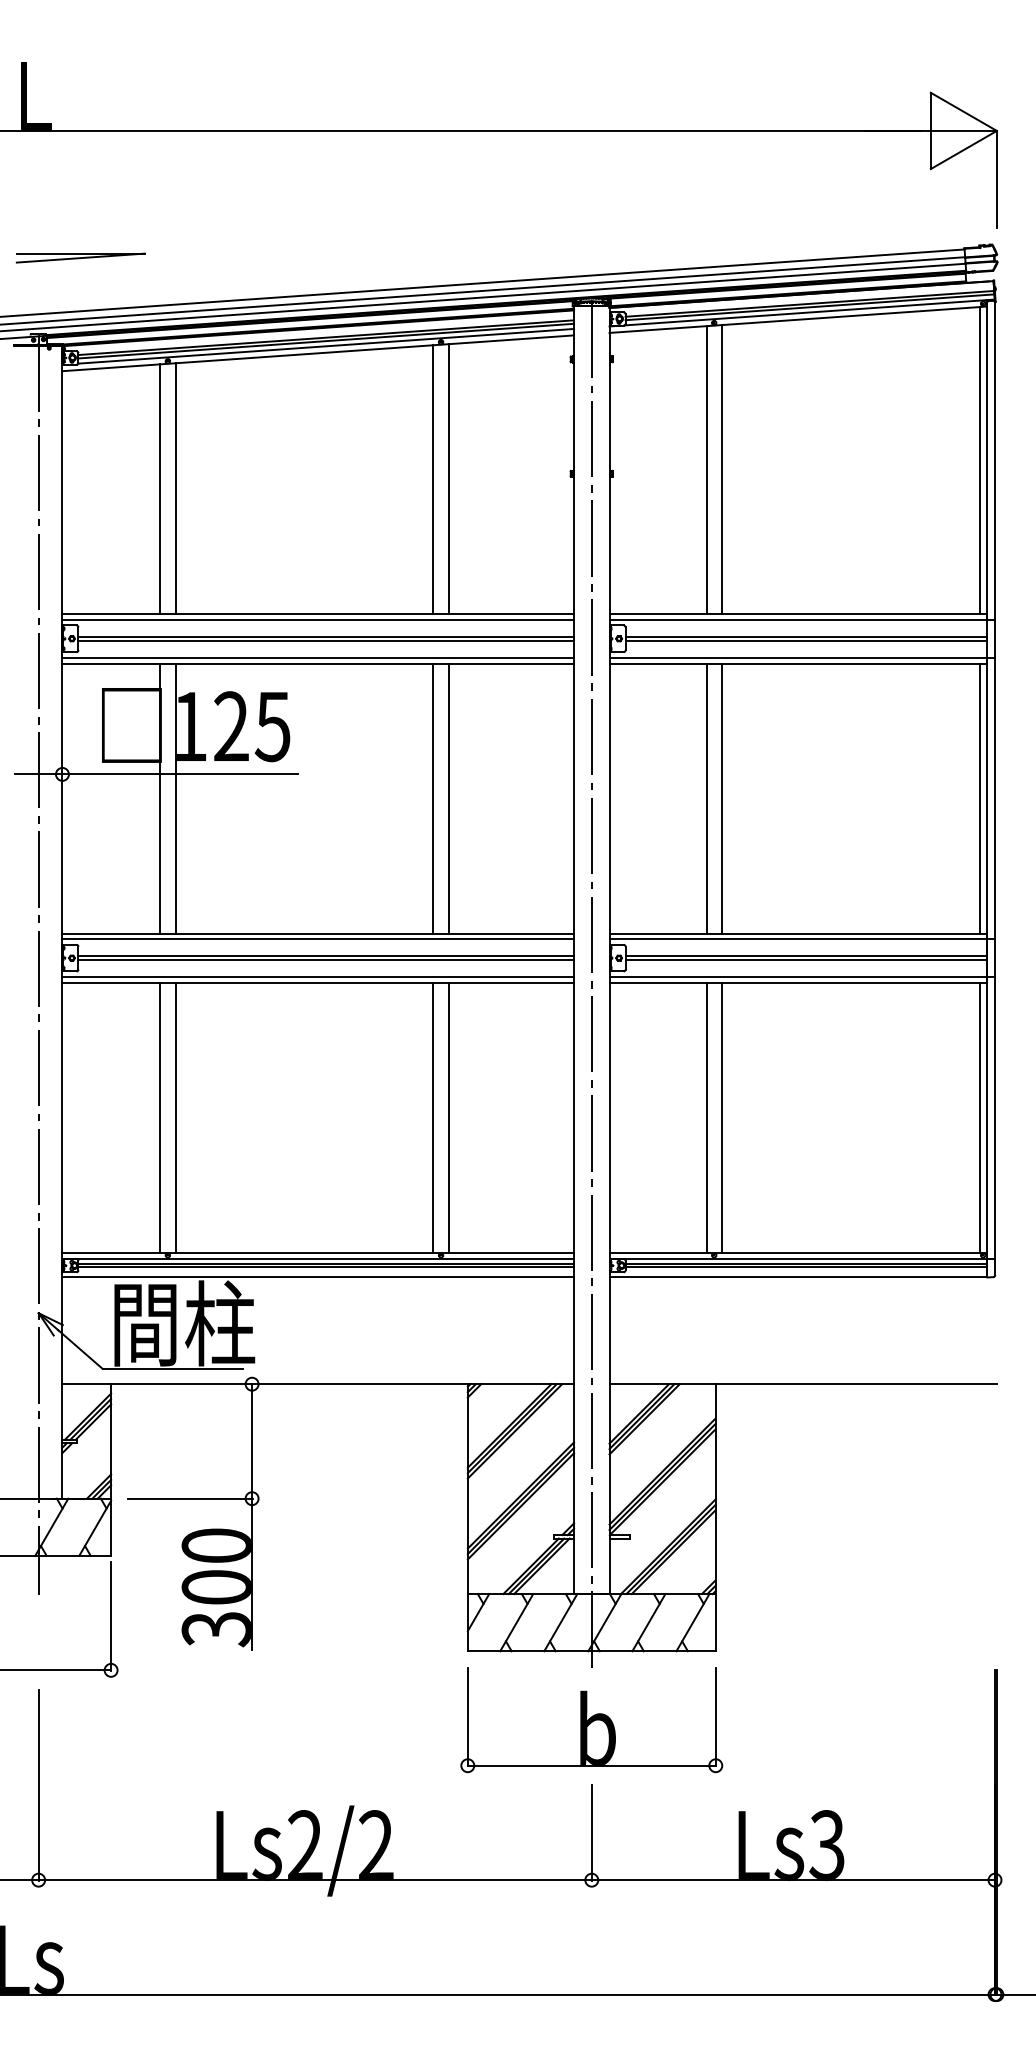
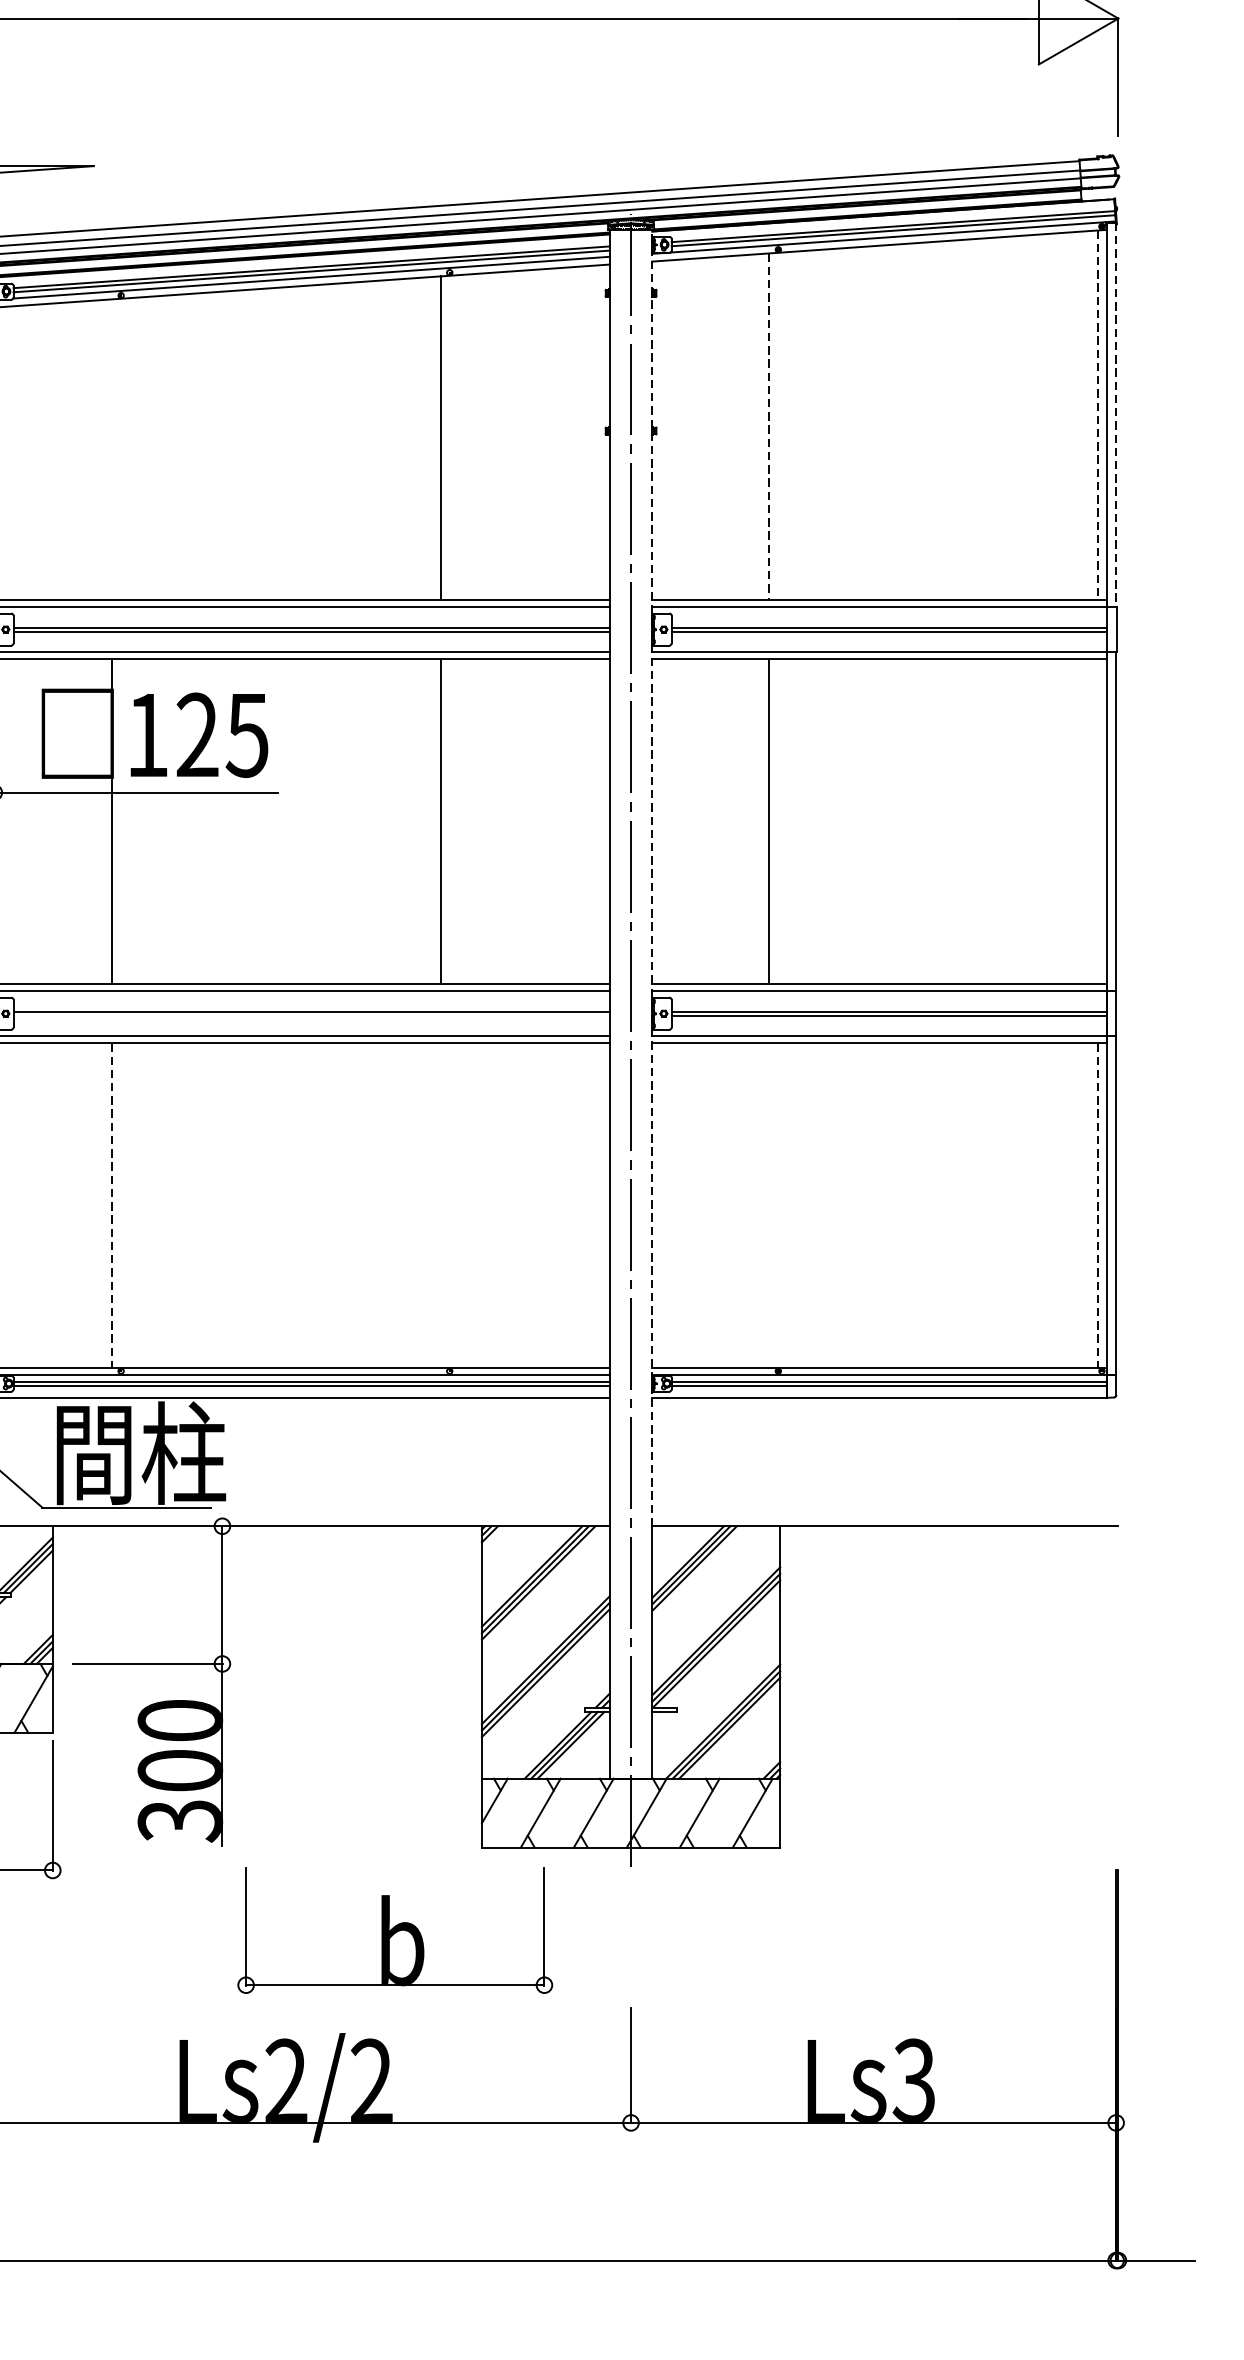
line: (979, 460) -> (1097, 415), solid -> dashed
line: (995, 460) -> (1116, 415), solid -> dashed
line: (721, 469) -> (787, 425), removed
line: (706, 470) -> (769, 427), solid -> dashed
line: (448, 479) -> (458, 437), removed
line: (175, 488) -> (130, 448), removed
line: (160, 489) -> (112, 449), removed
line: (175, 798) -> (130, 821), removed
line: (448, 798) -> (458, 821), removed
line: (721, 798) -> (787, 821), removed
line: (979, 798) -> (1097, 821), removed
line: (609, 845) -> (652, 878), solid -> dashed
line: (326, 959) -> (311, 1015), removed
line: (175, 1117) -> (130, 1205), removed
line: (433, 1117) -> (440, 1205), removed
line: (448, 1117) -> (458, 1205), removed
line: (706, 1117) -> (769, 1205), removed
line: (721, 1117) -> (787, 1205), removed
line: (160, 1118) -> (112, 1206), solid -> dashed
line: (979, 1118) -> (1097, 1206), solid -> dashed
part: (591, 1720) -> (394, 1930), moved

